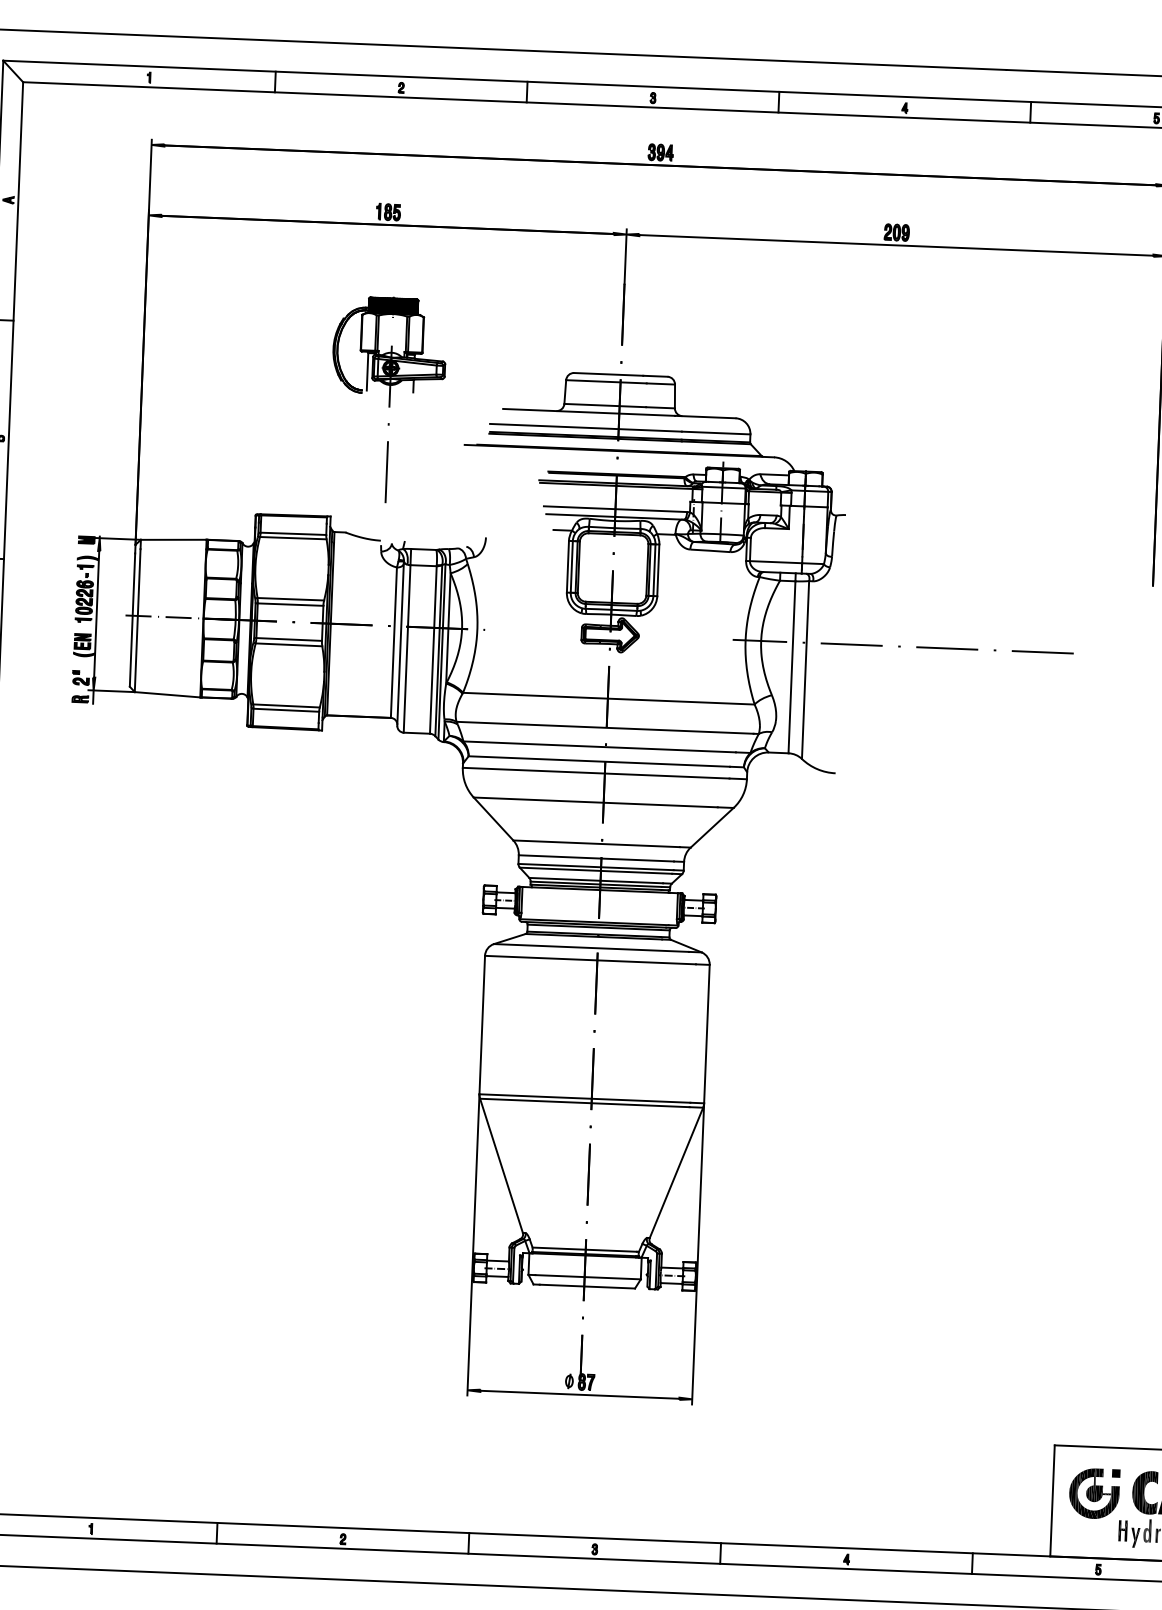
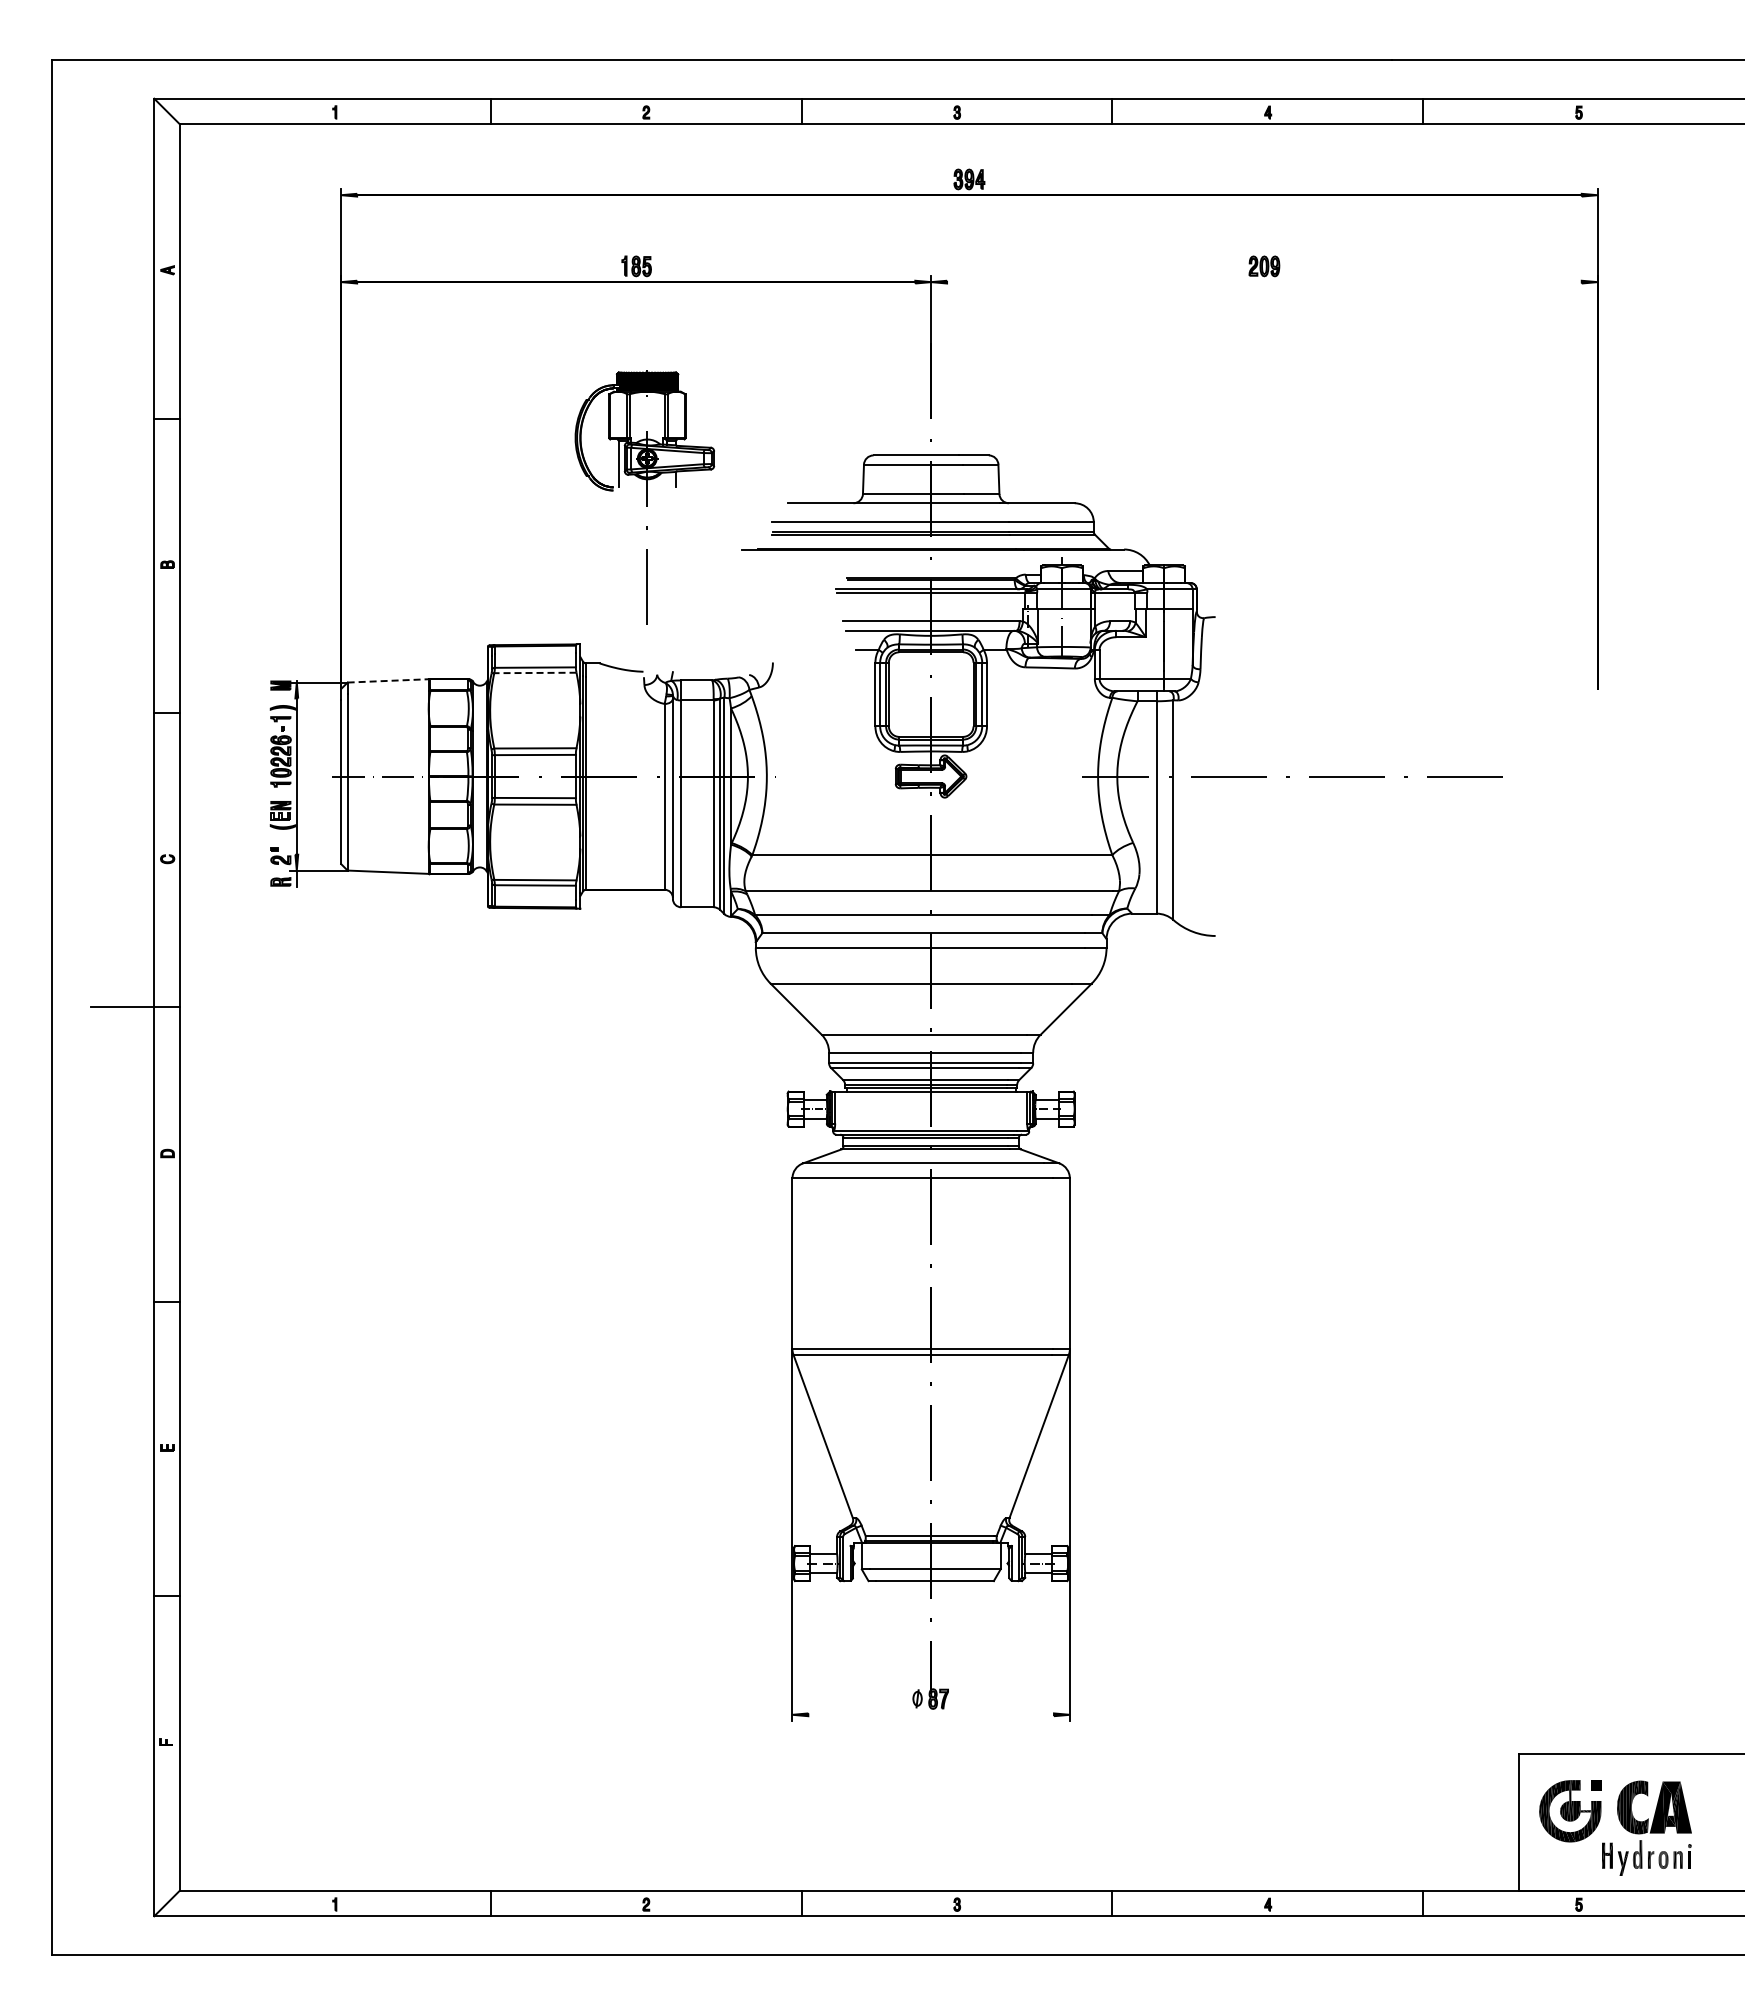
line: (896, 245) -> (1264, 282), removed
line: (292, 537) -> (534, 672), solid -> dashed
line: (174, 539) -> (388, 680), solid -> dashed
line: (580, 1394) -> (931, 1714), removed

